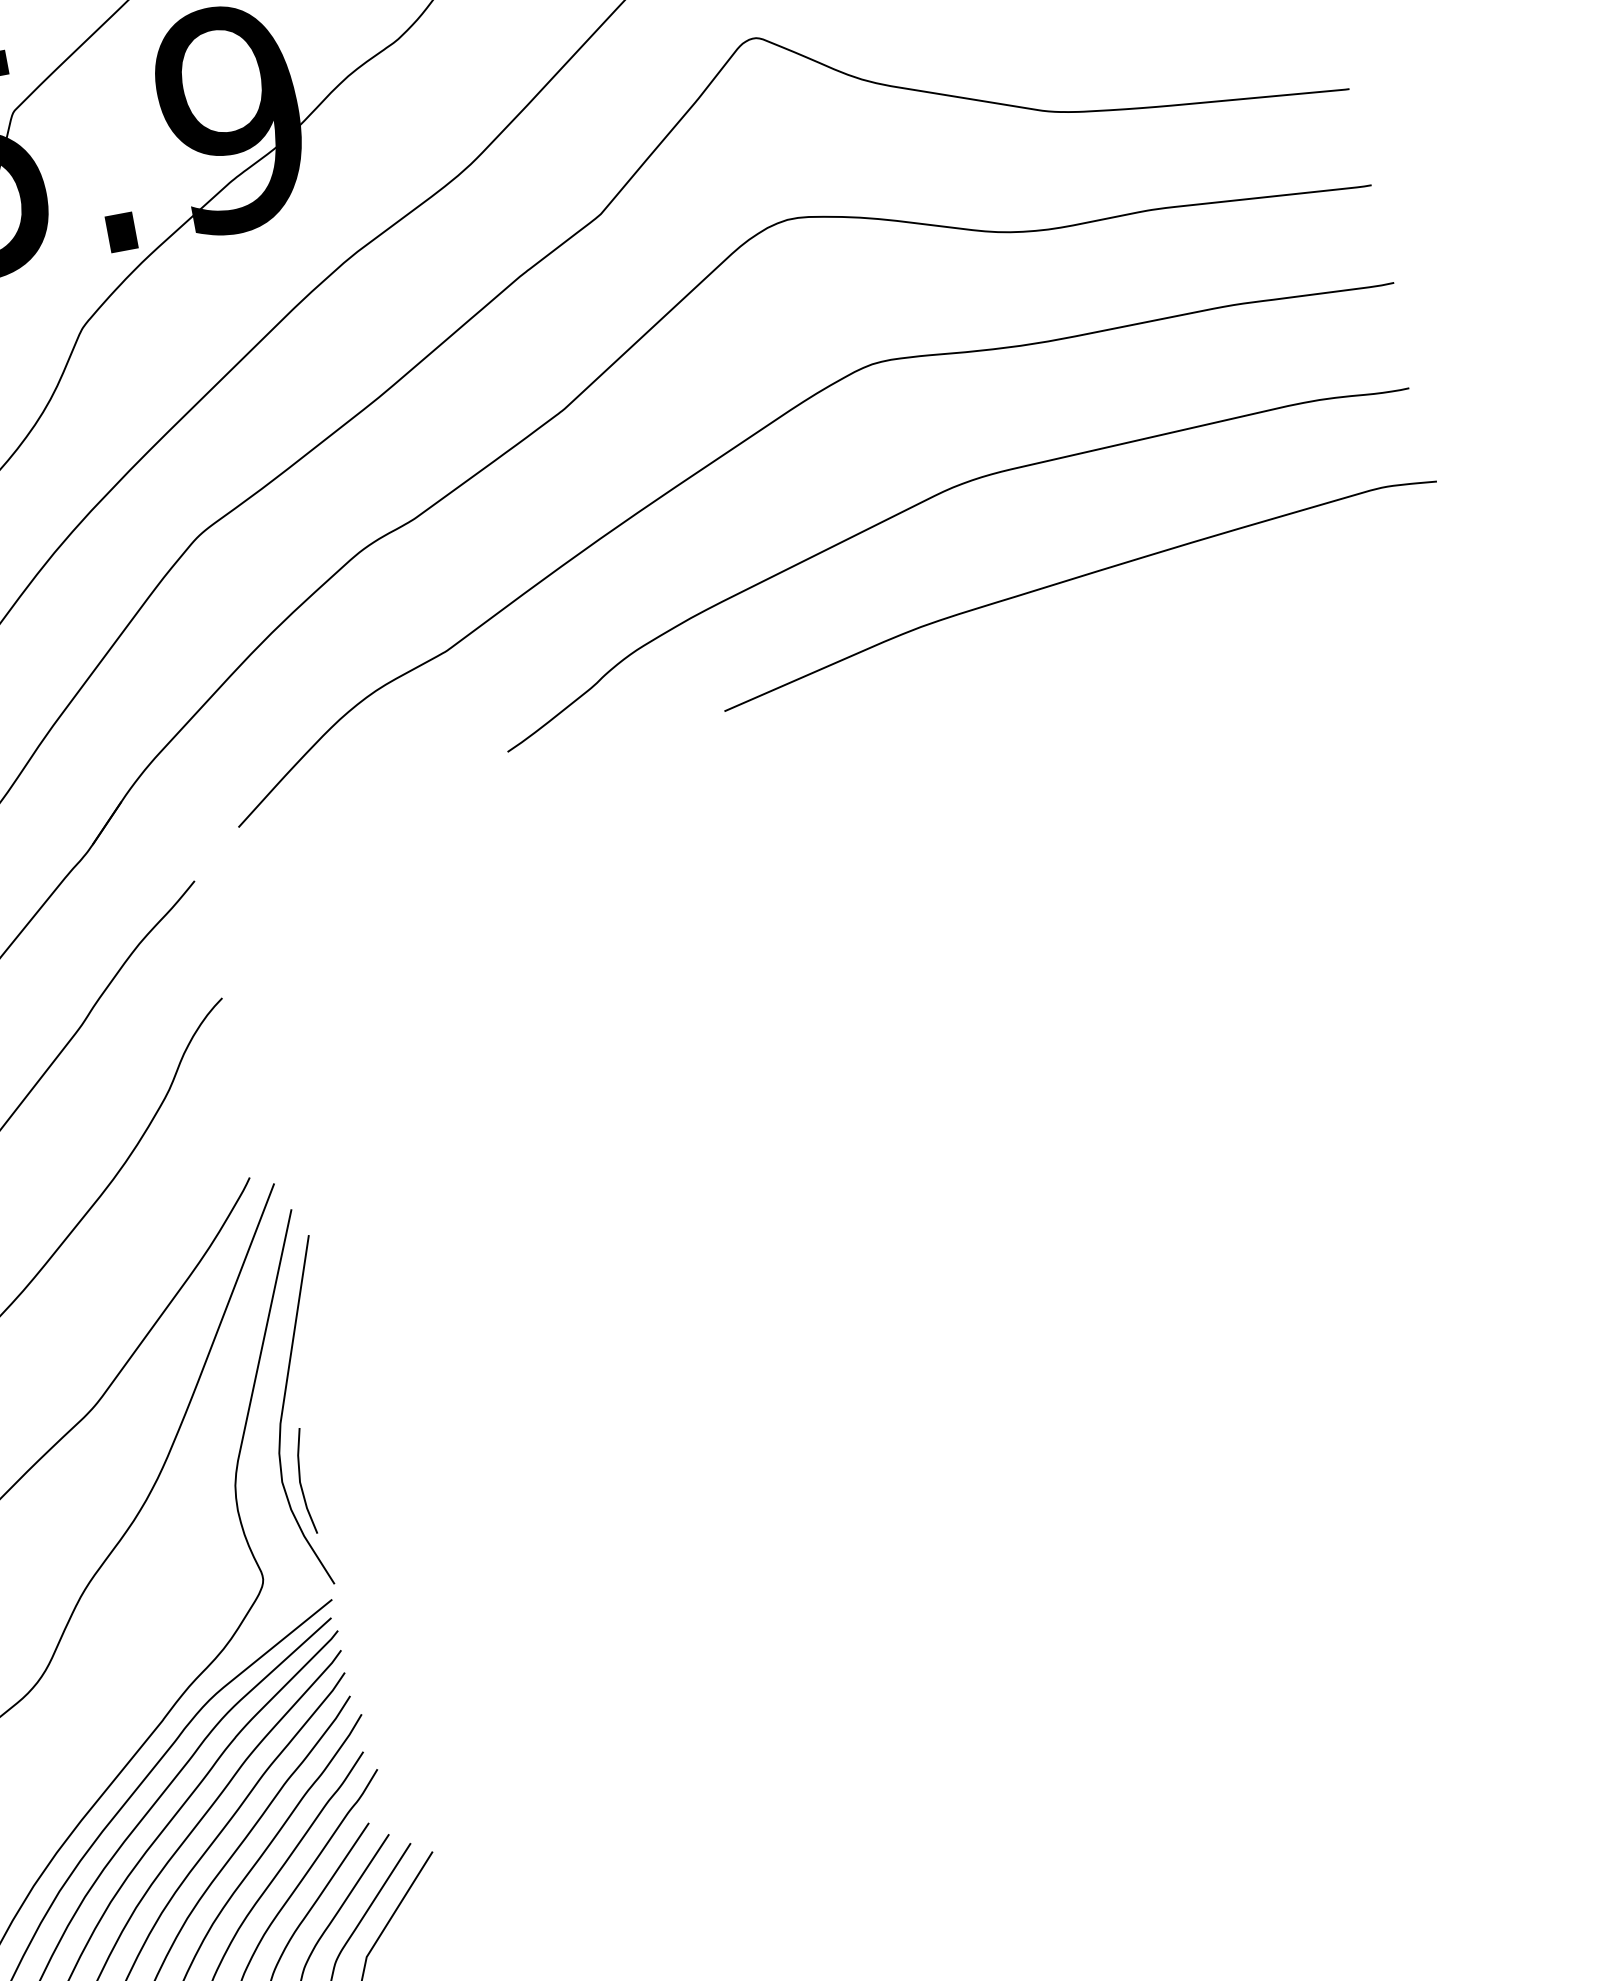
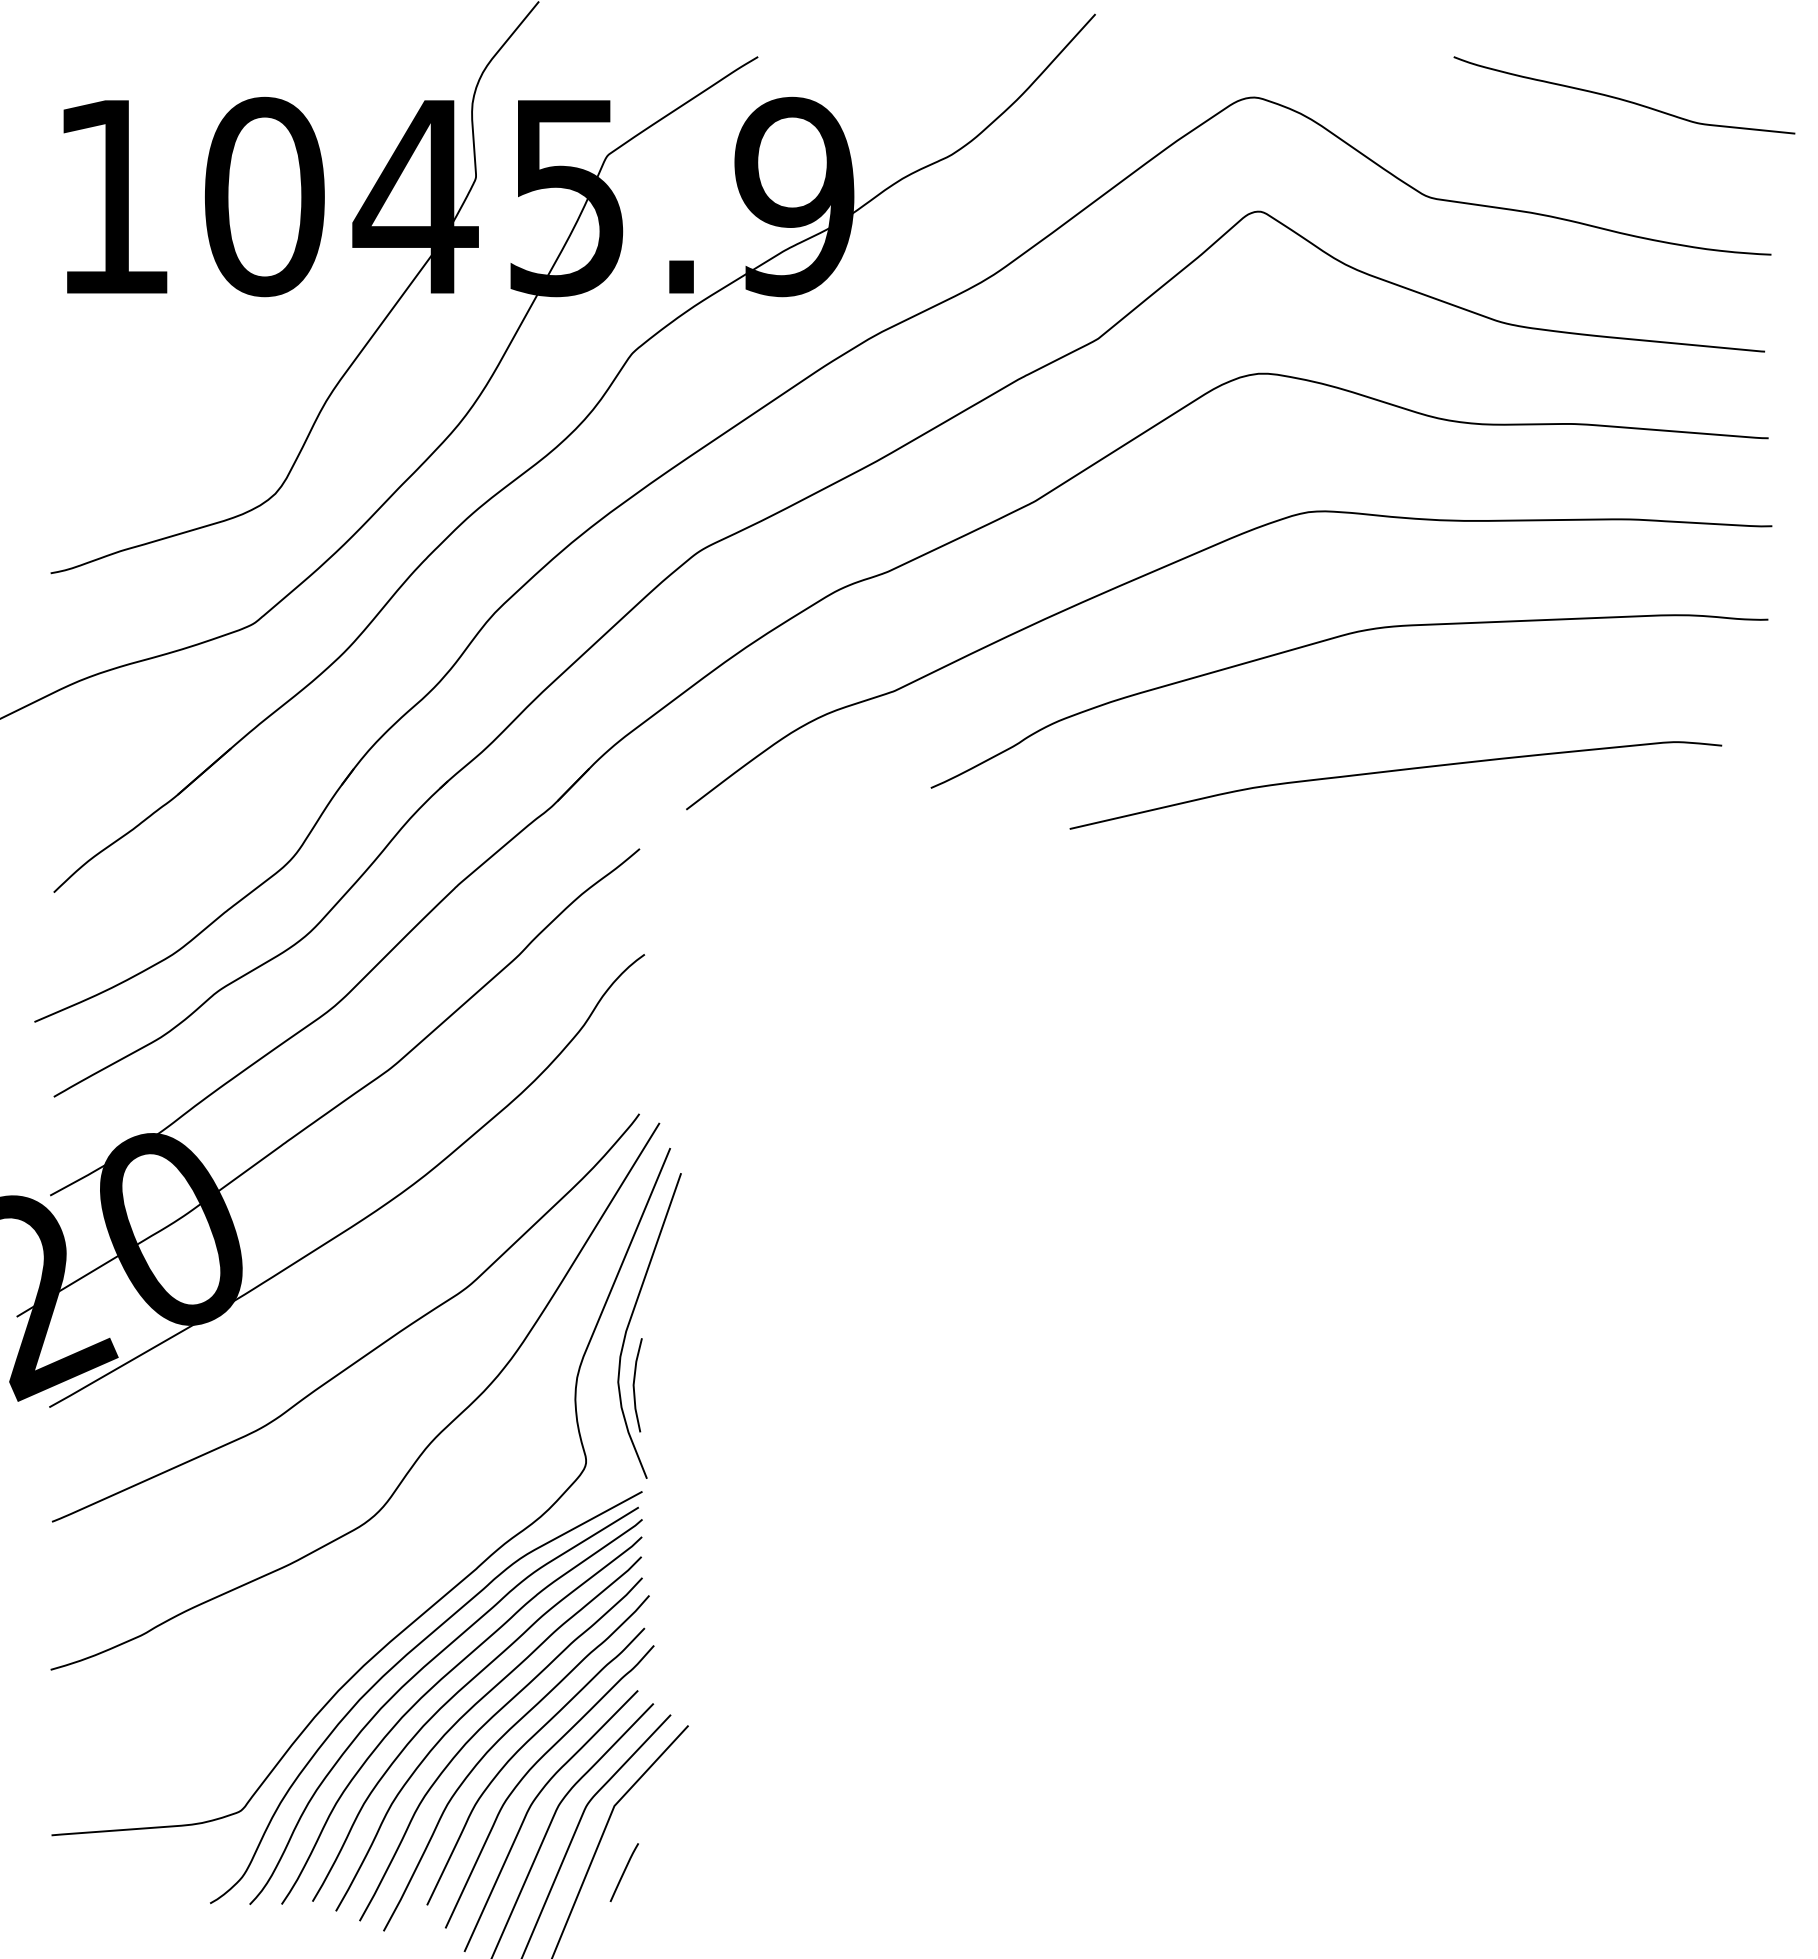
curve: (1076, 578) -> (1395, 771), moved

